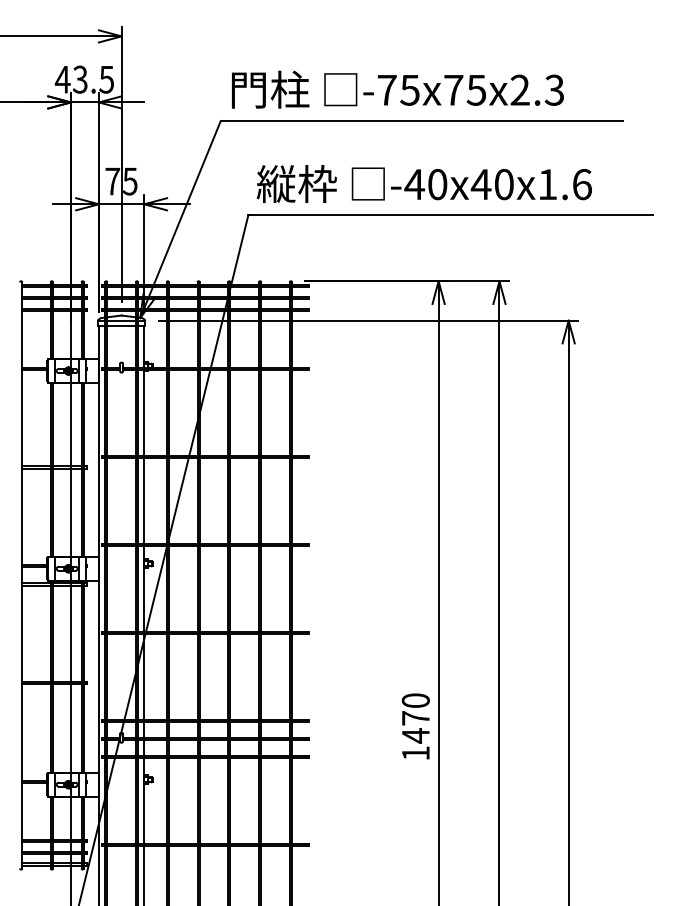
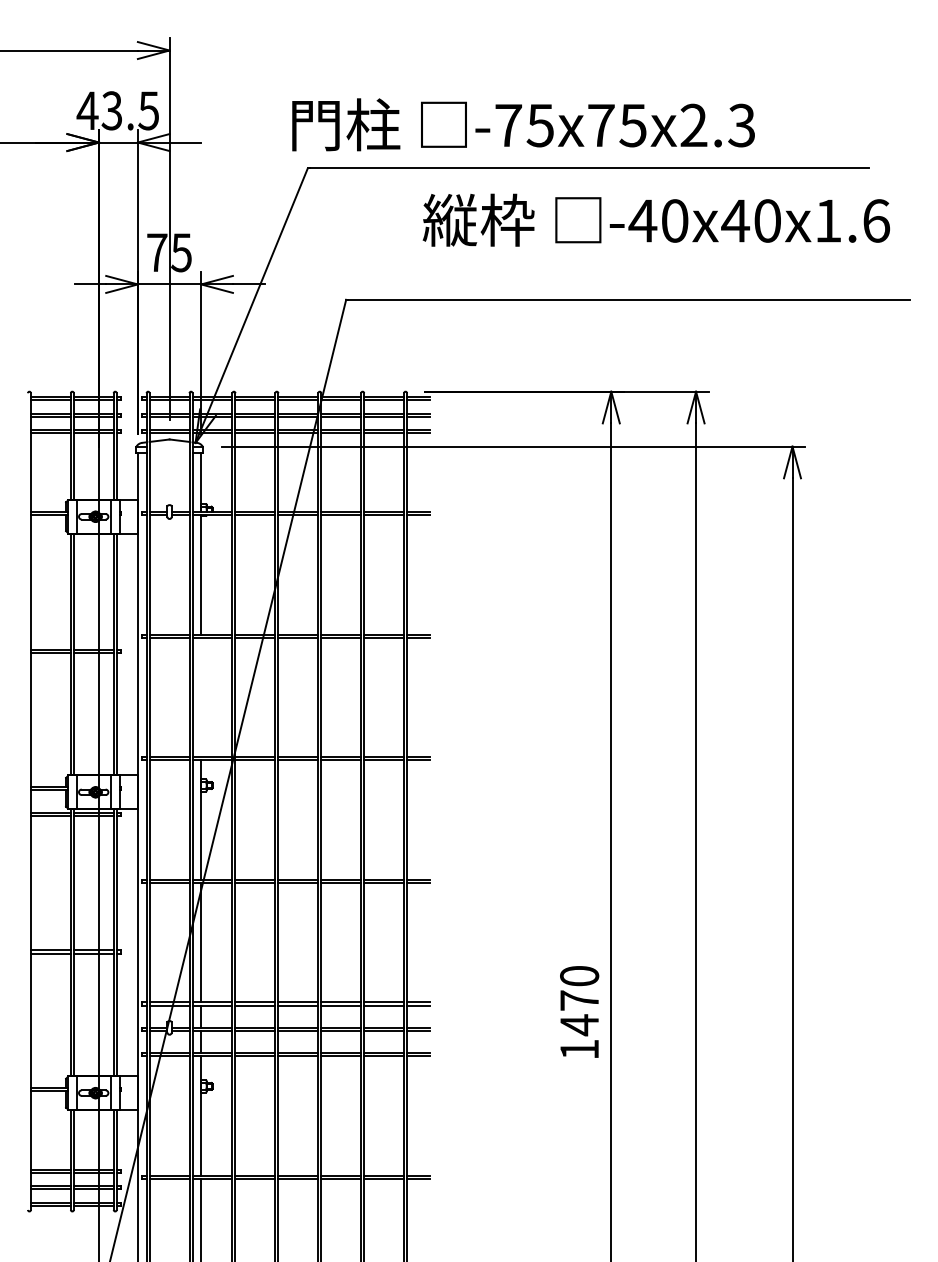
text: (397, 89) -> (523, 124), moved
text: (423, 183) -> (655, 219), moved
line: (121, 320) -> (169, 446), removed
line: (121, 325) -> (169, 453), removed
line: (144, 500) -> (201, 697), removed

